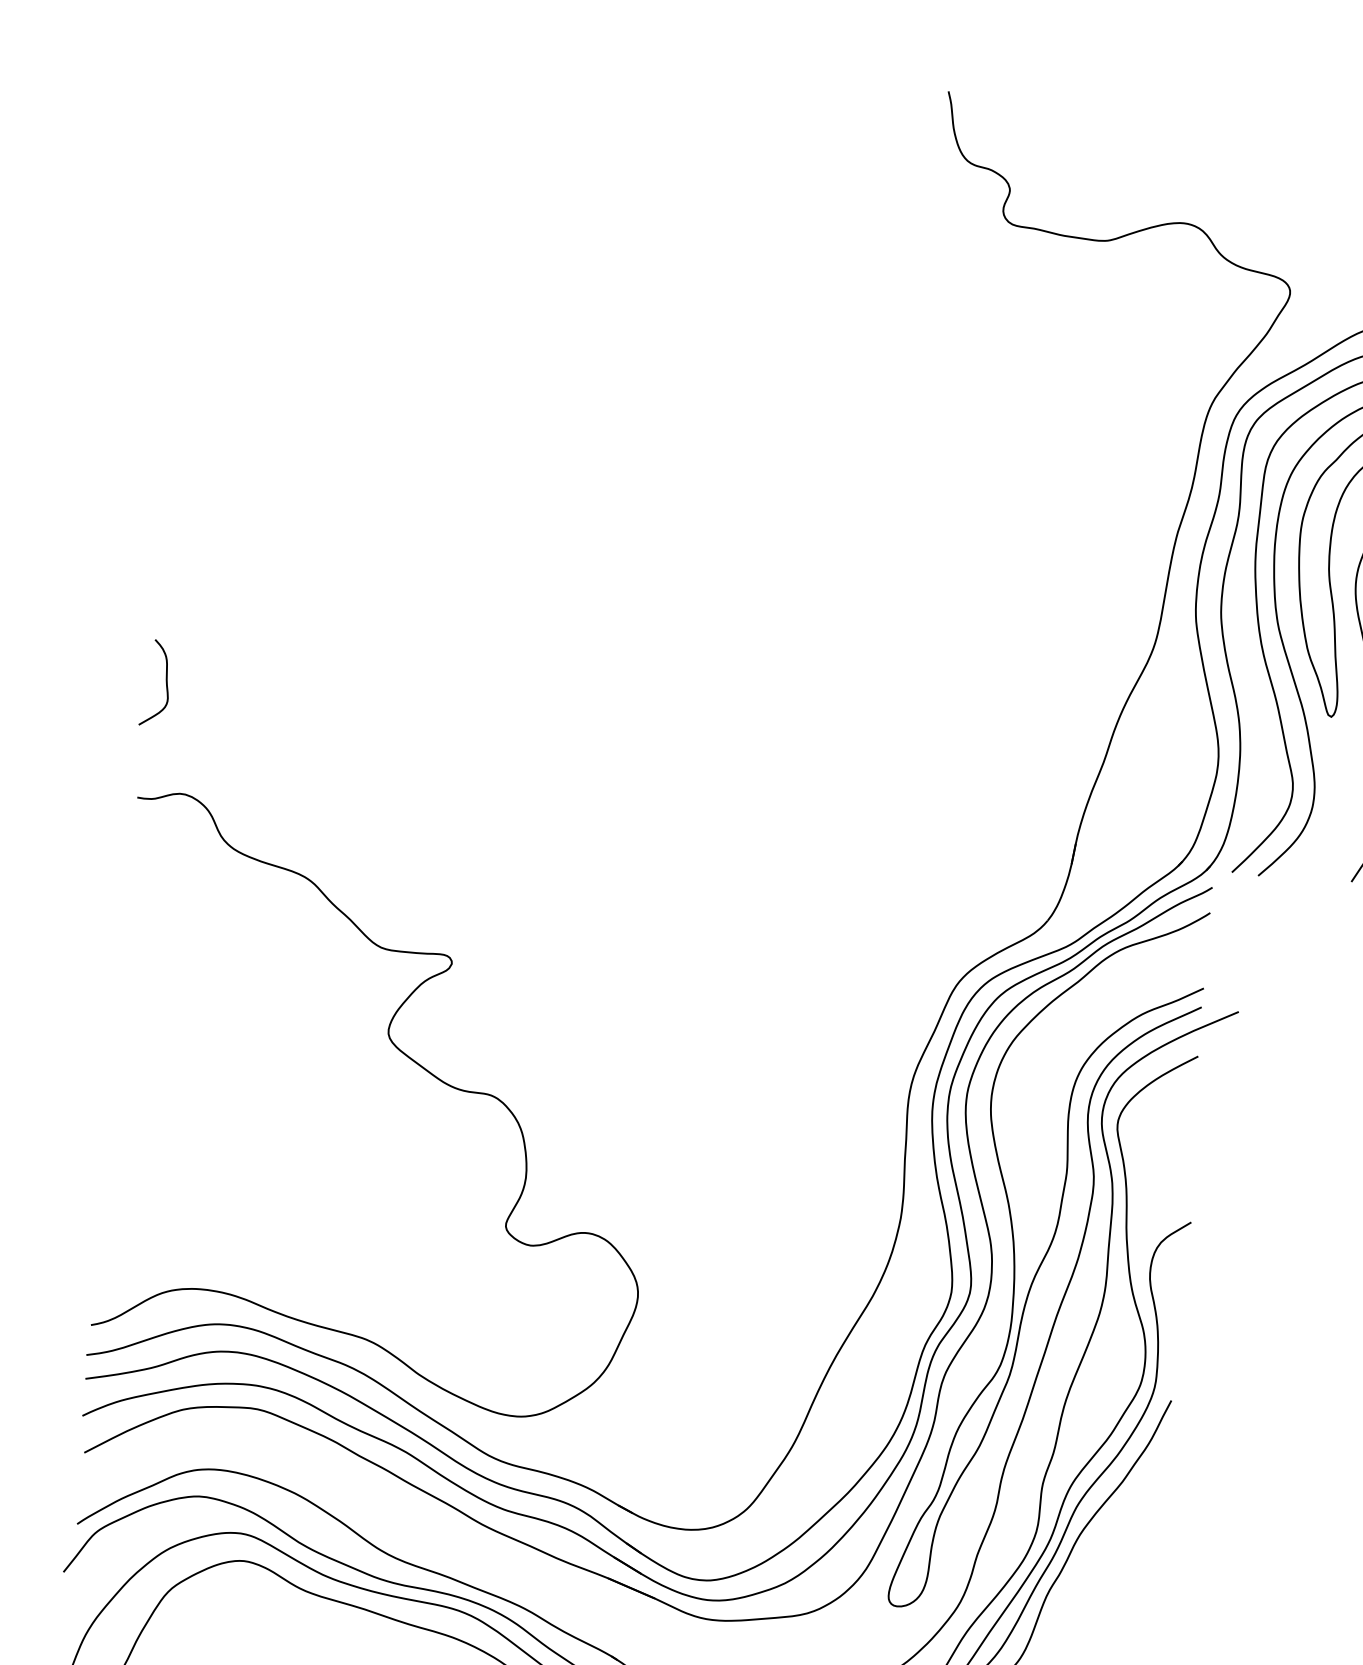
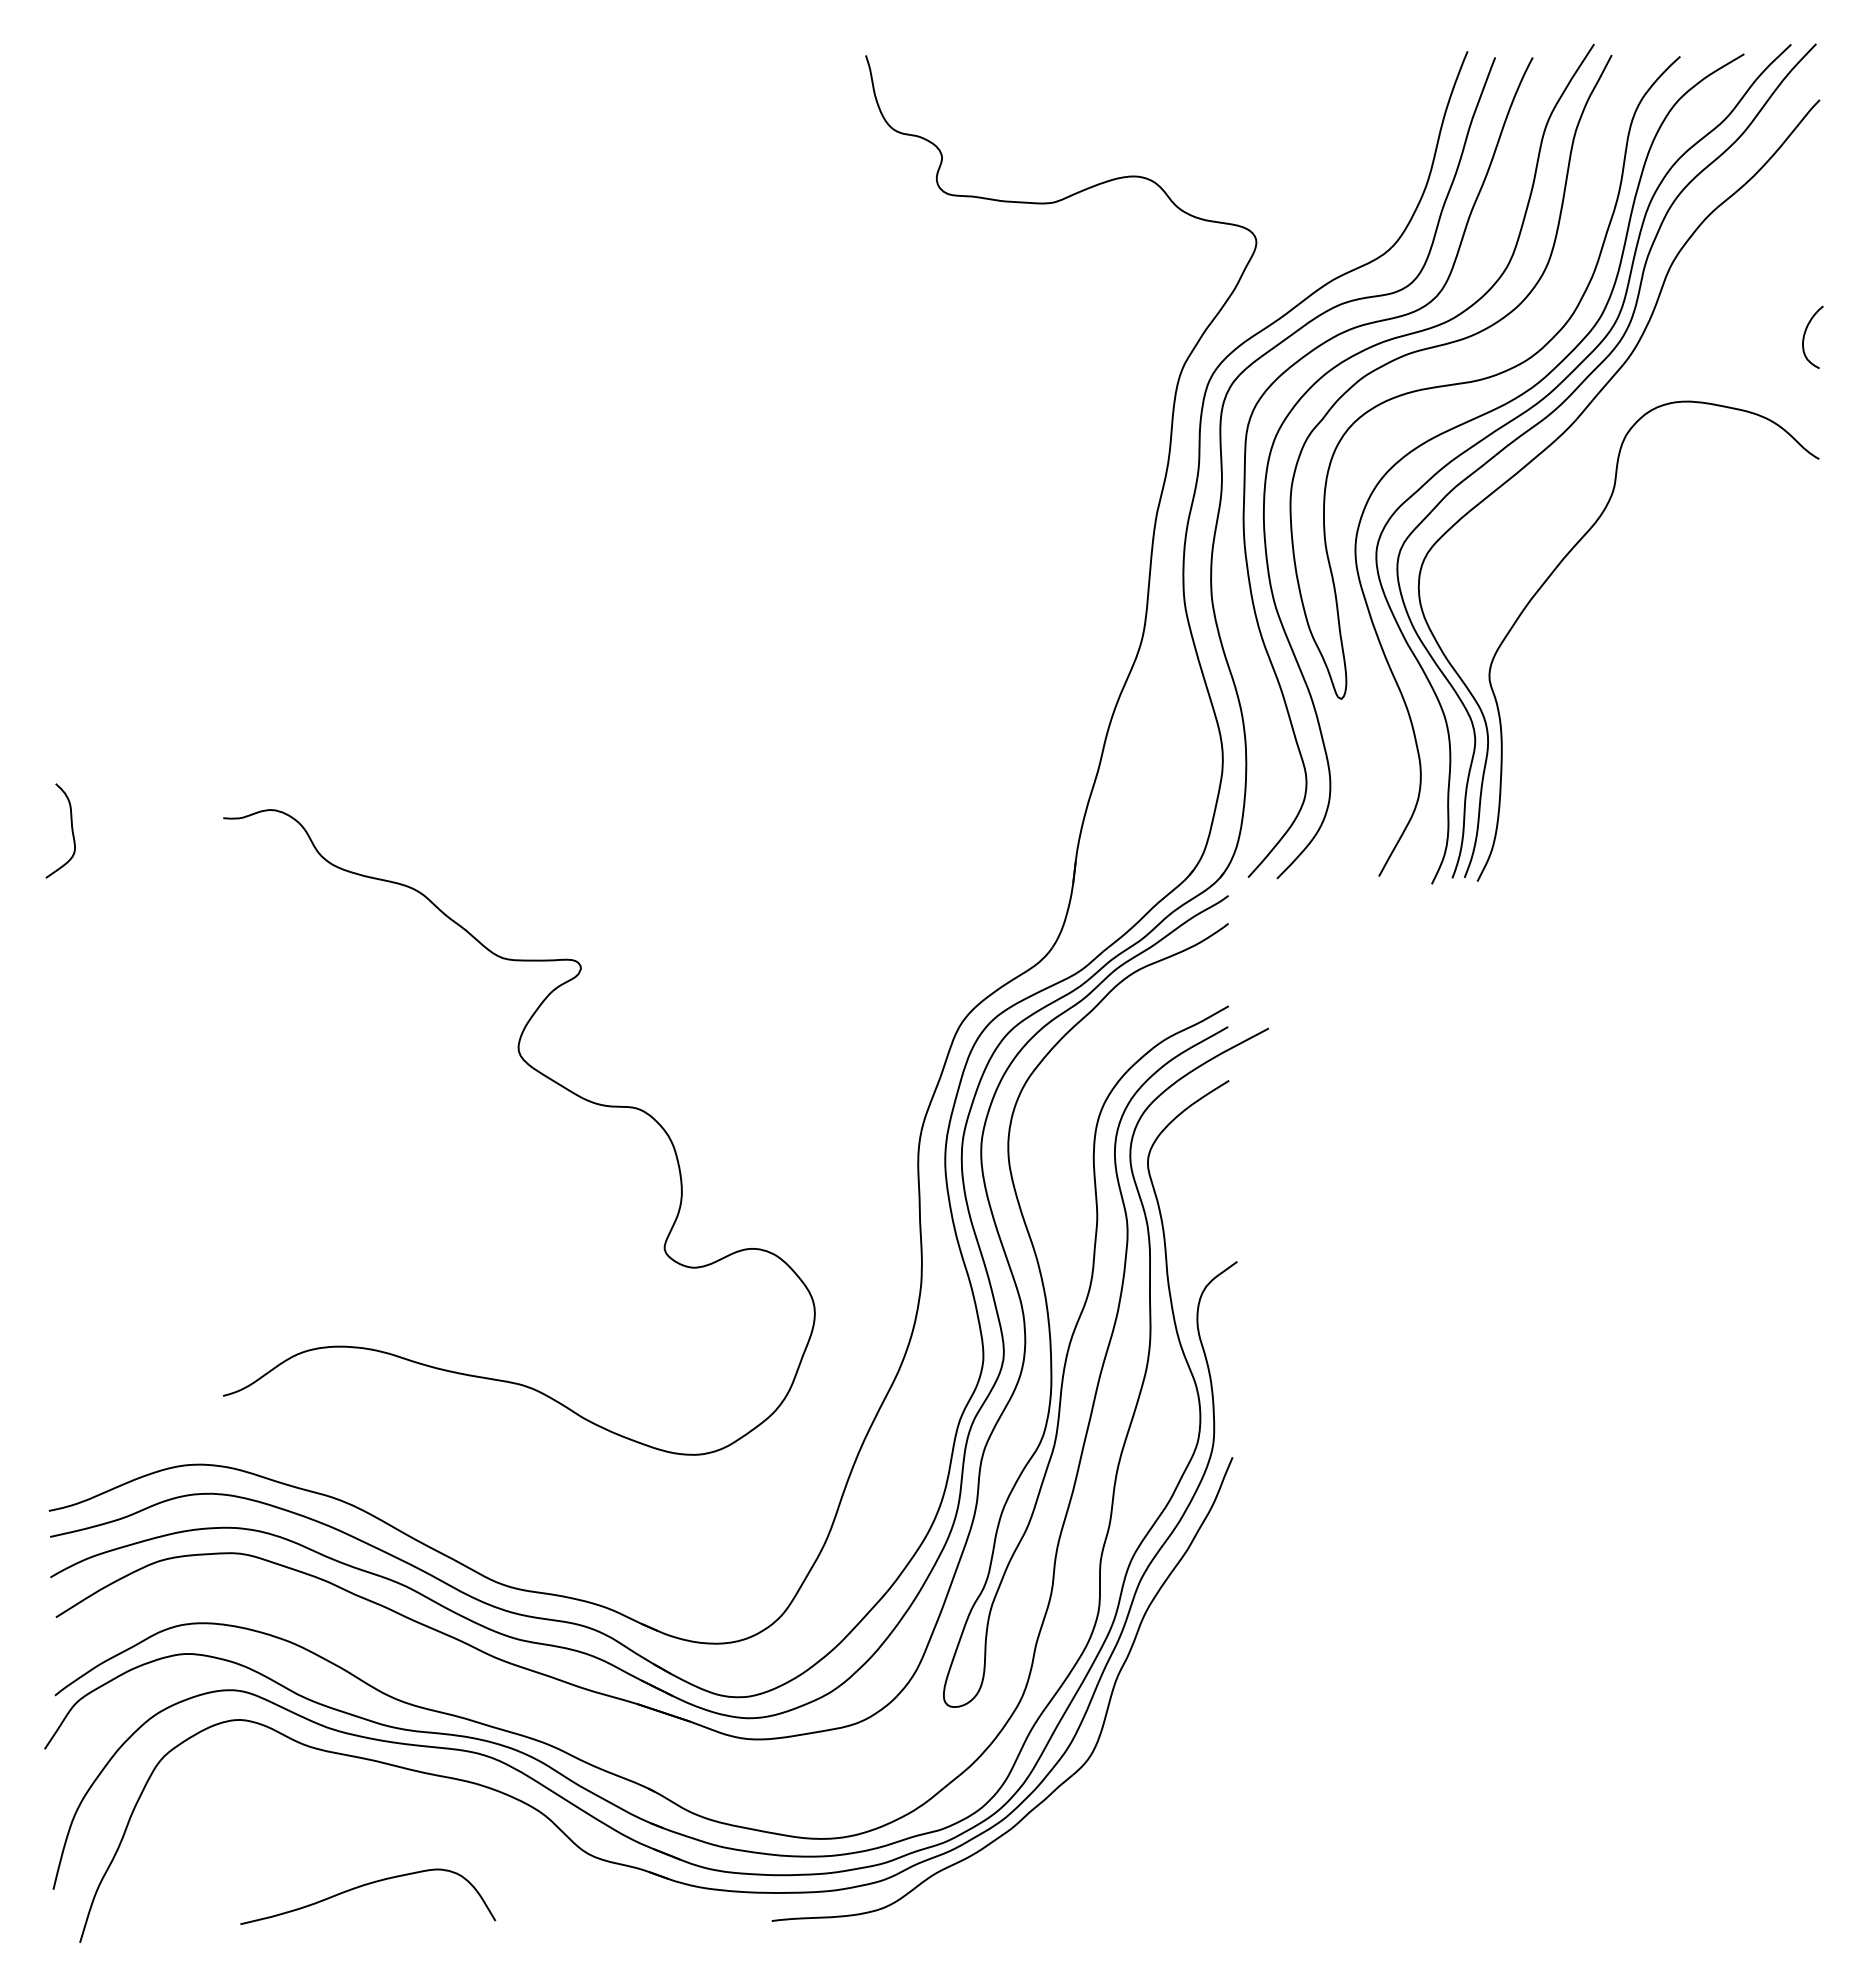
curve: (165, 683) -> (71, 830), moved
curve: (415, 1063) -> (550, 1080), moved

